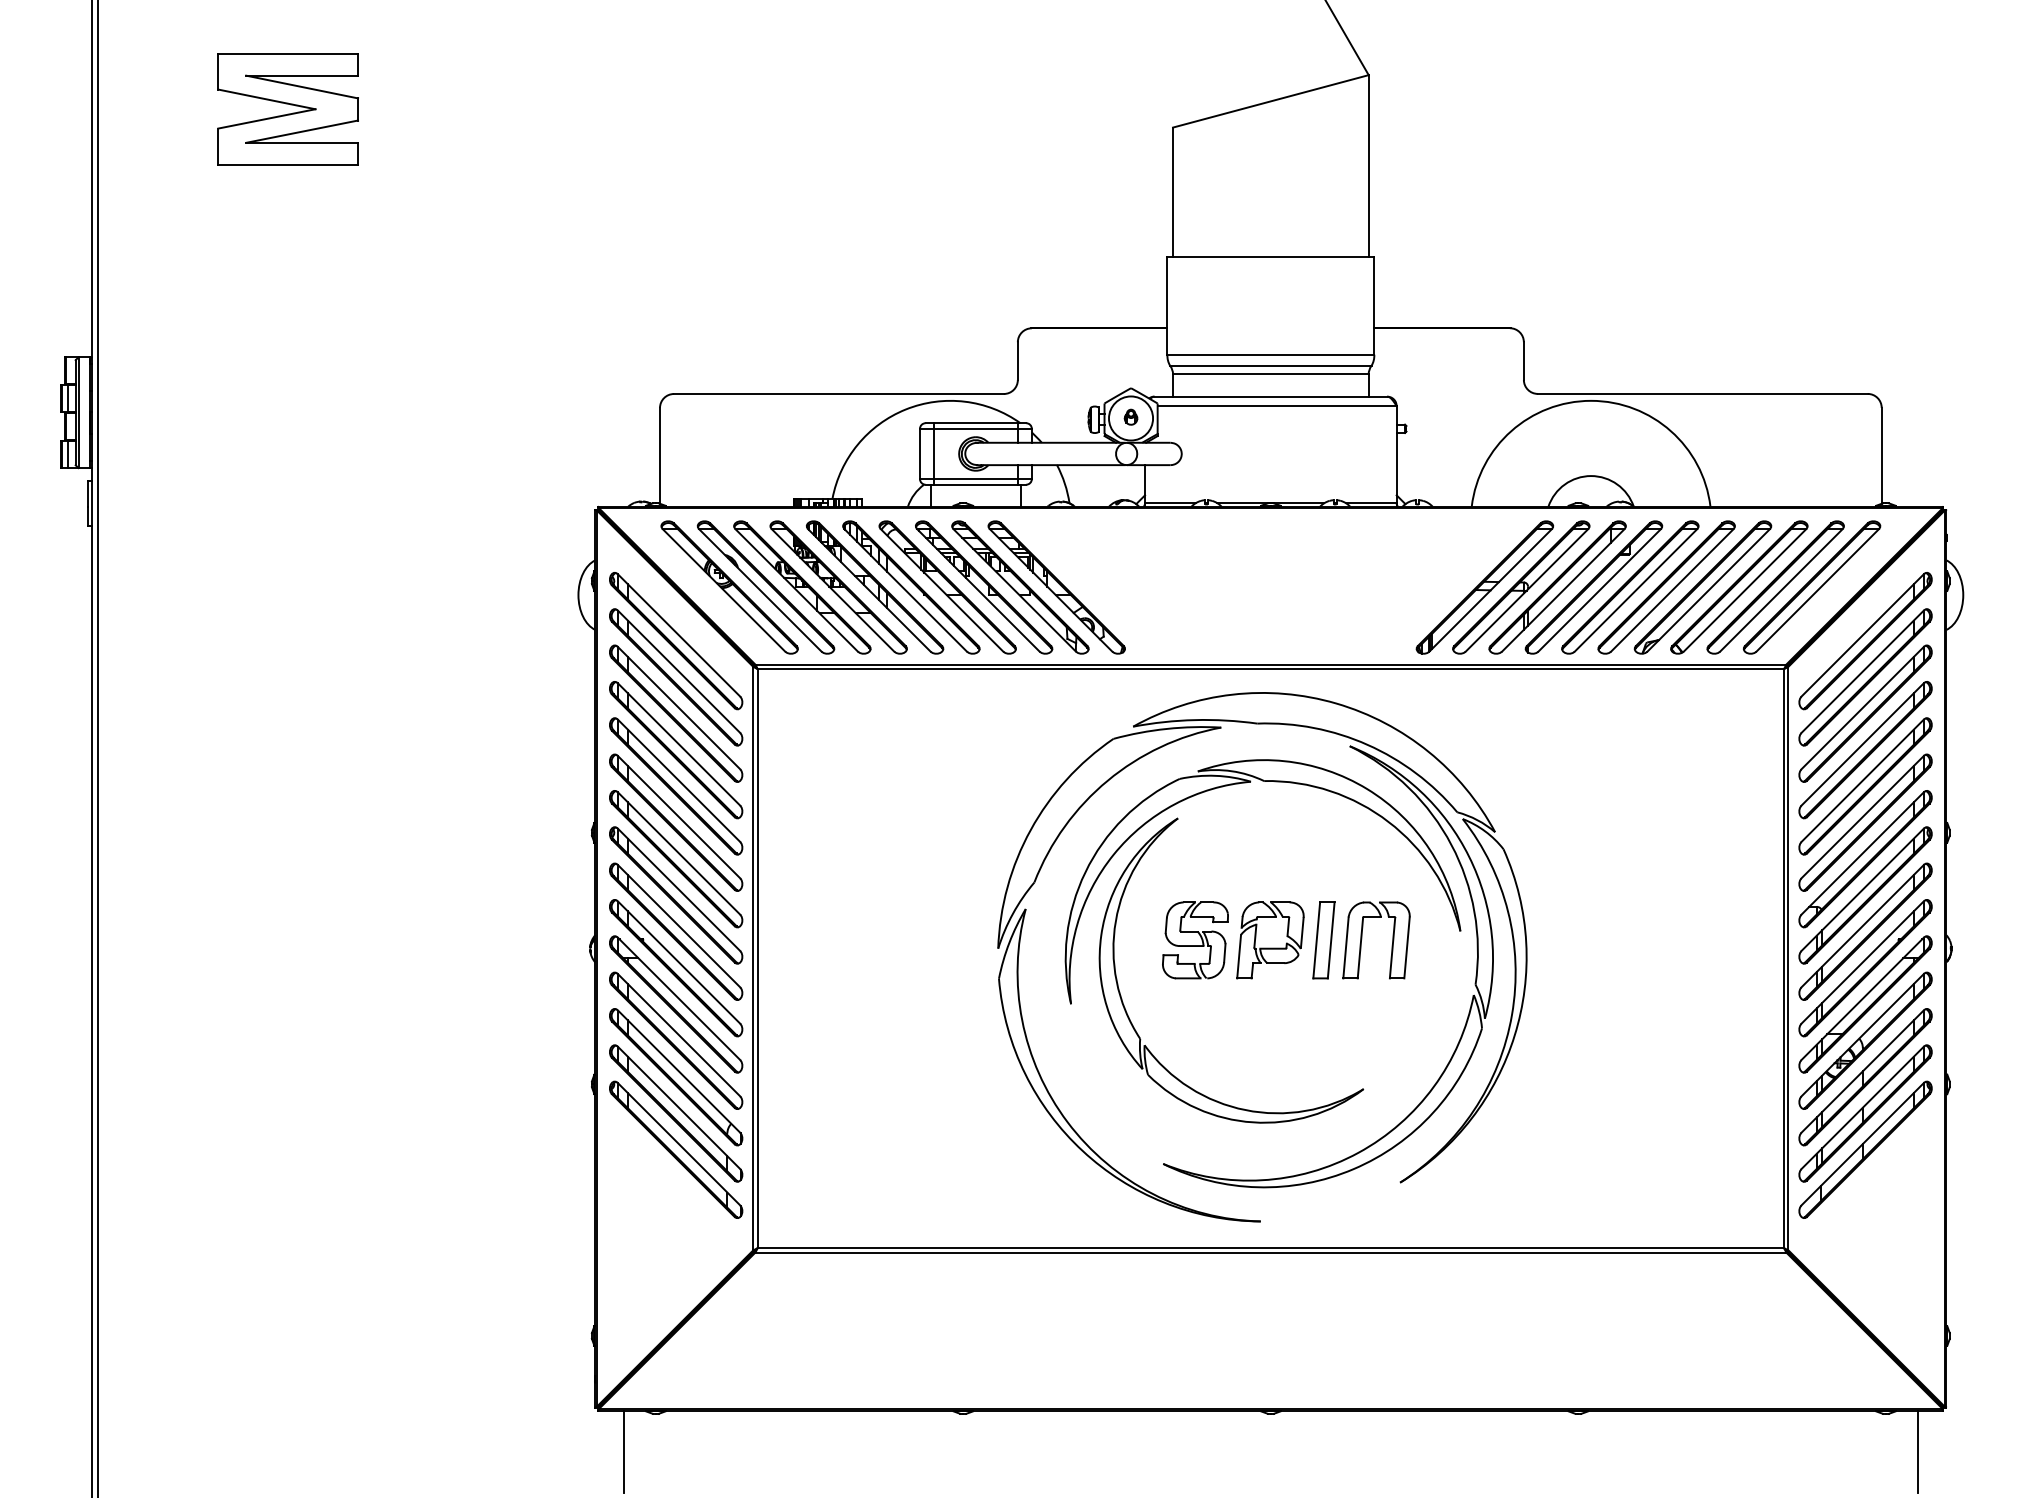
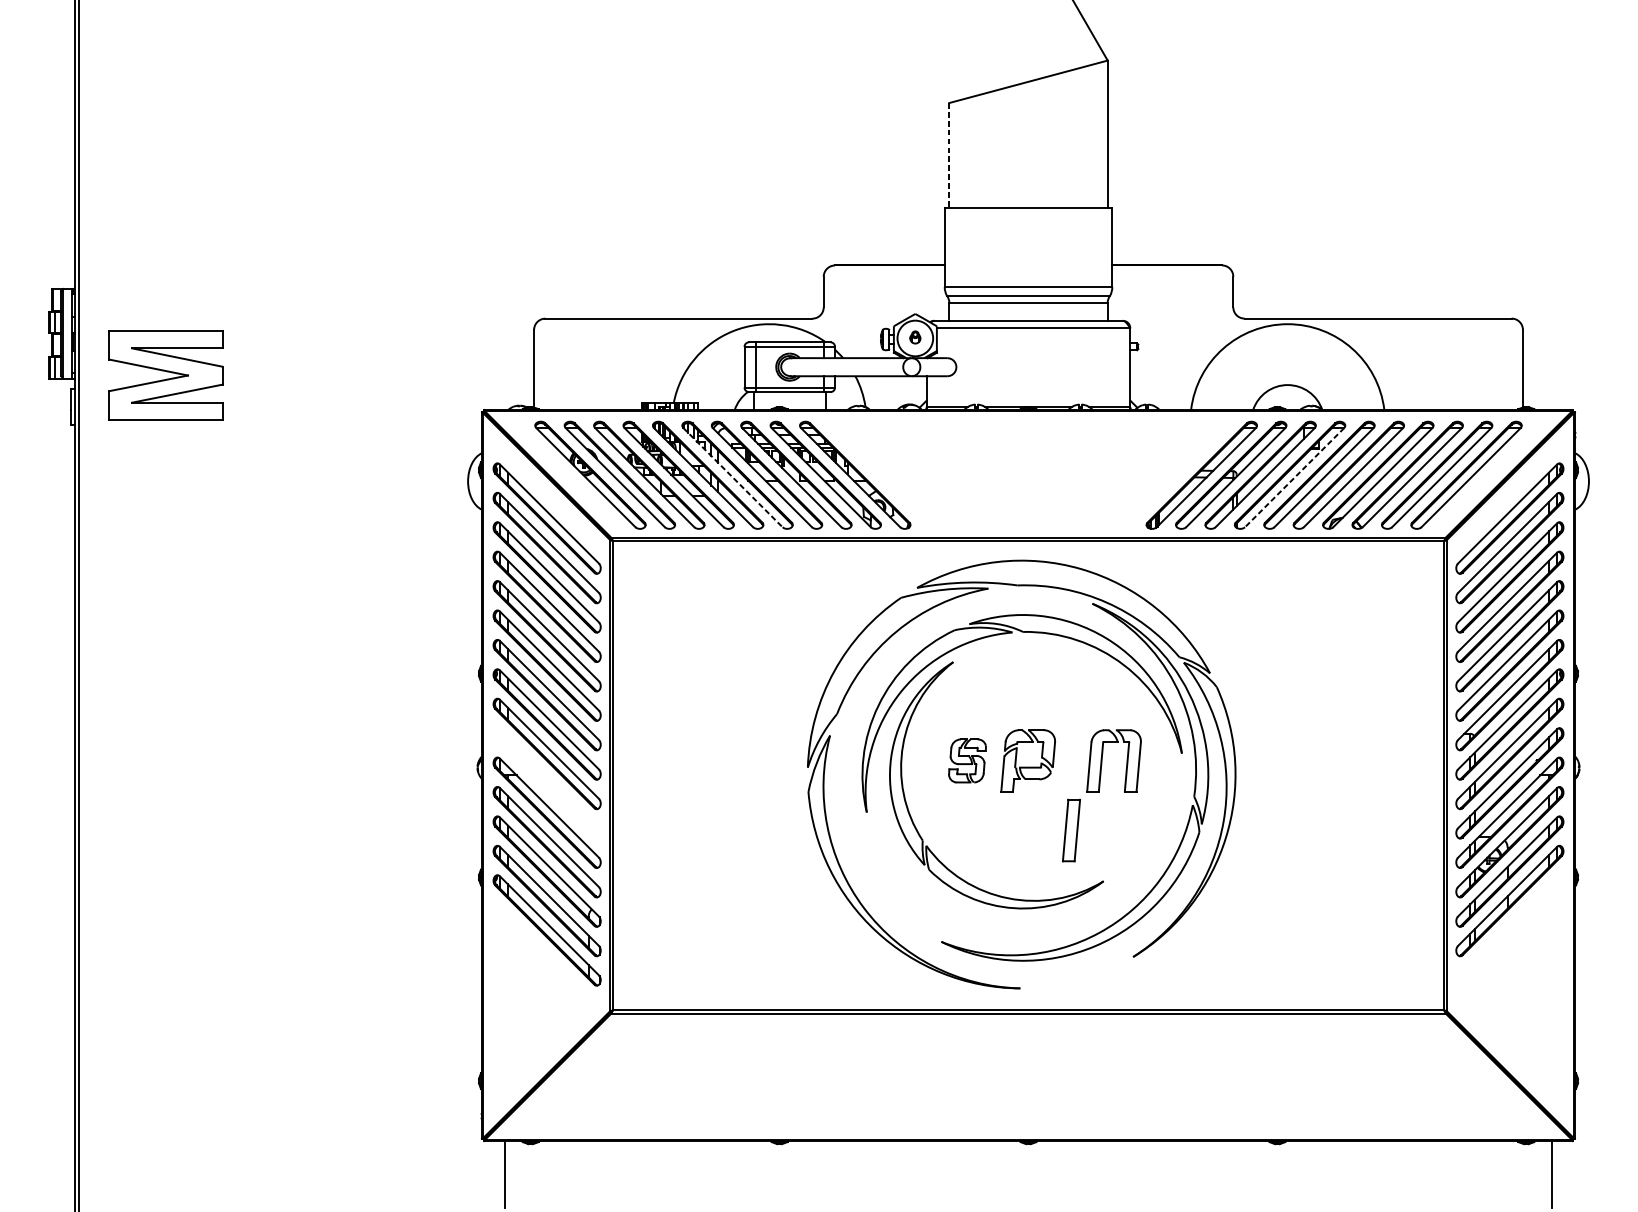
part: (287, 109) -> (165, 375), moved
line: (1173, 192) -> (949, 155), solid -> dashed
line: (905, 590) -> (732, 477), solid -> dashed
line: (1599, 590) -> (1294, 477), solid -> dashed
part: (1195, 940) -> (967, 761), size x0.7
part: (1323, 940) -> (1071, 830), moved
part: (676, 968) -> (547, 783), removed
part: (1865, 1149) -> (1509, 930), removed

